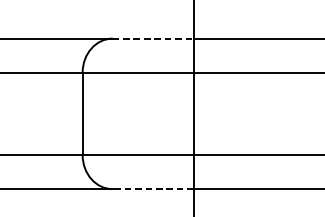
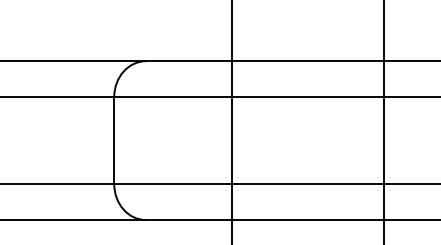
line: (153, 38) -> (188, 61), dashed -> solid
line: (153, 189) -> (188, 220), dashed -> solid

